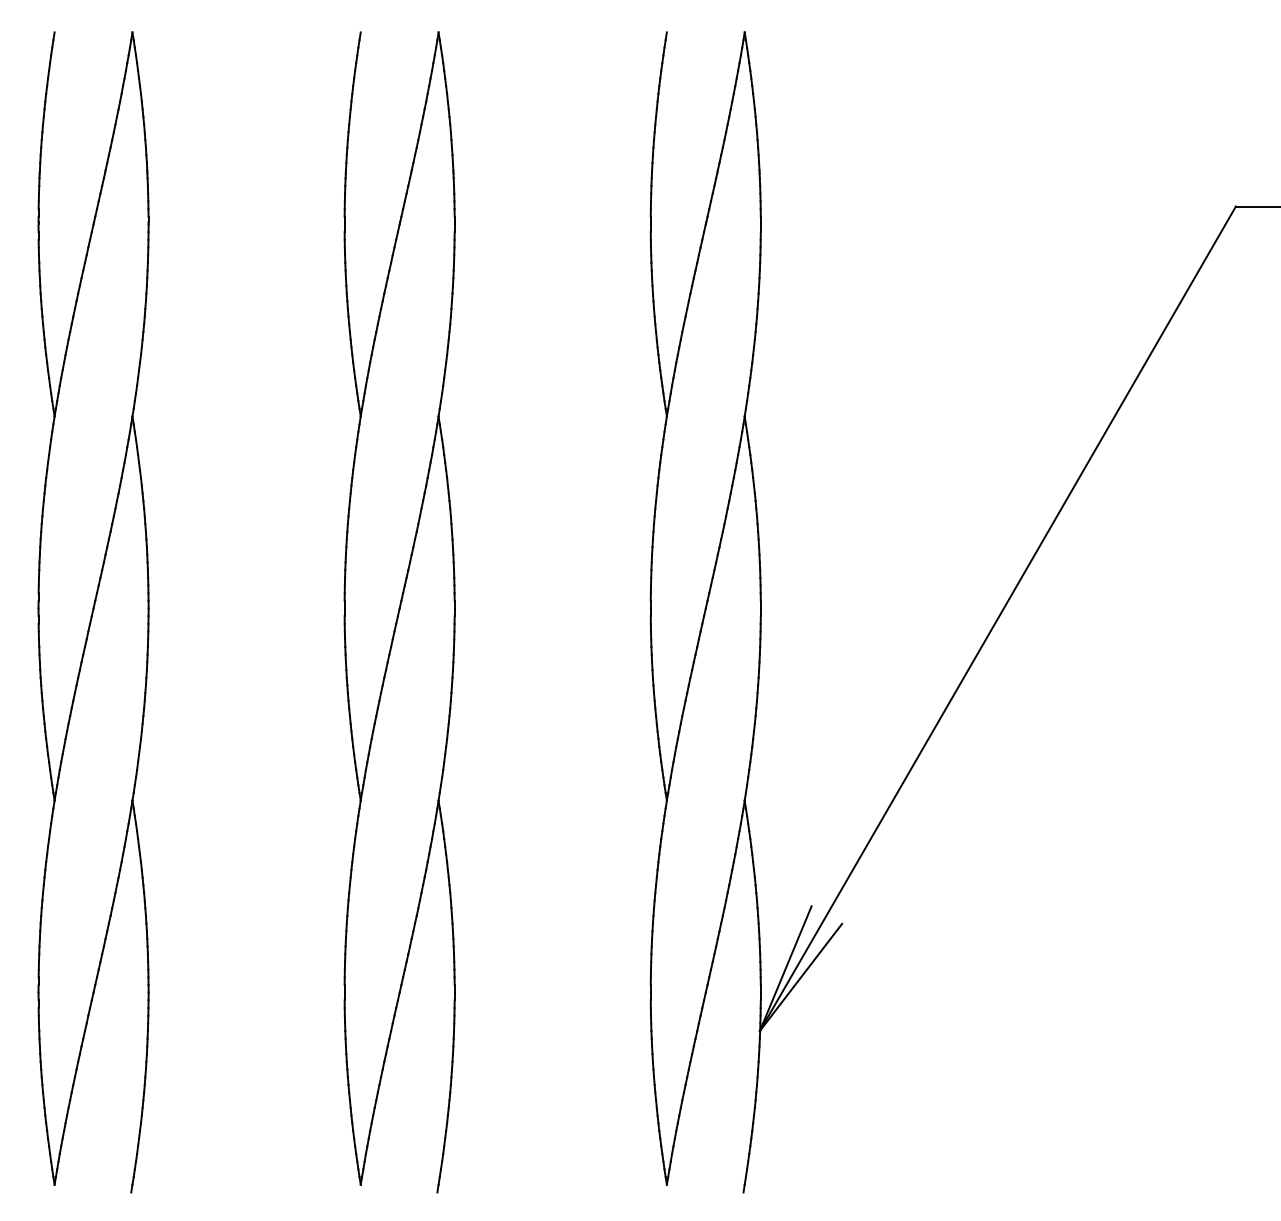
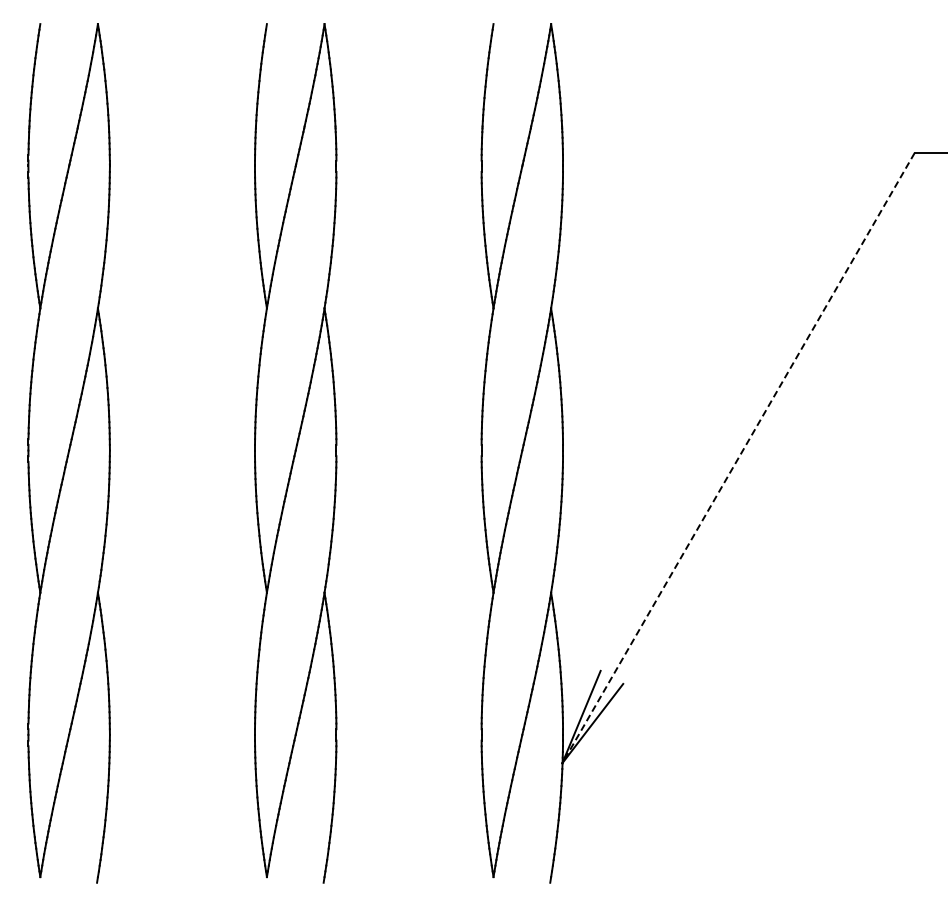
line: (997, 619) -> (738, 458), solid -> dashed

